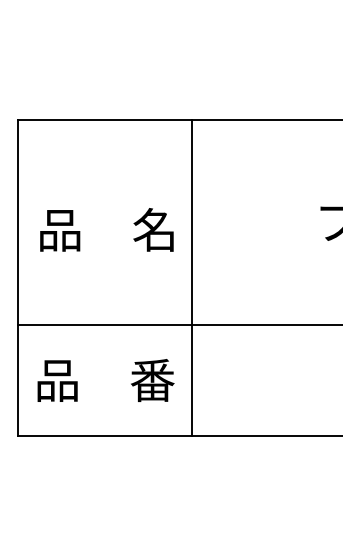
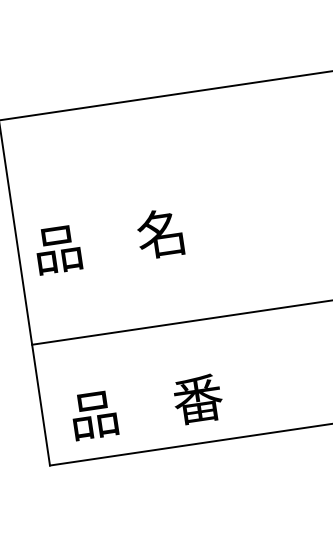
text: (106, 229) -> (108, 240), moved
line: (192, 277) -> (214, 264), removed
text: (105, 380) -> (146, 407), moved

